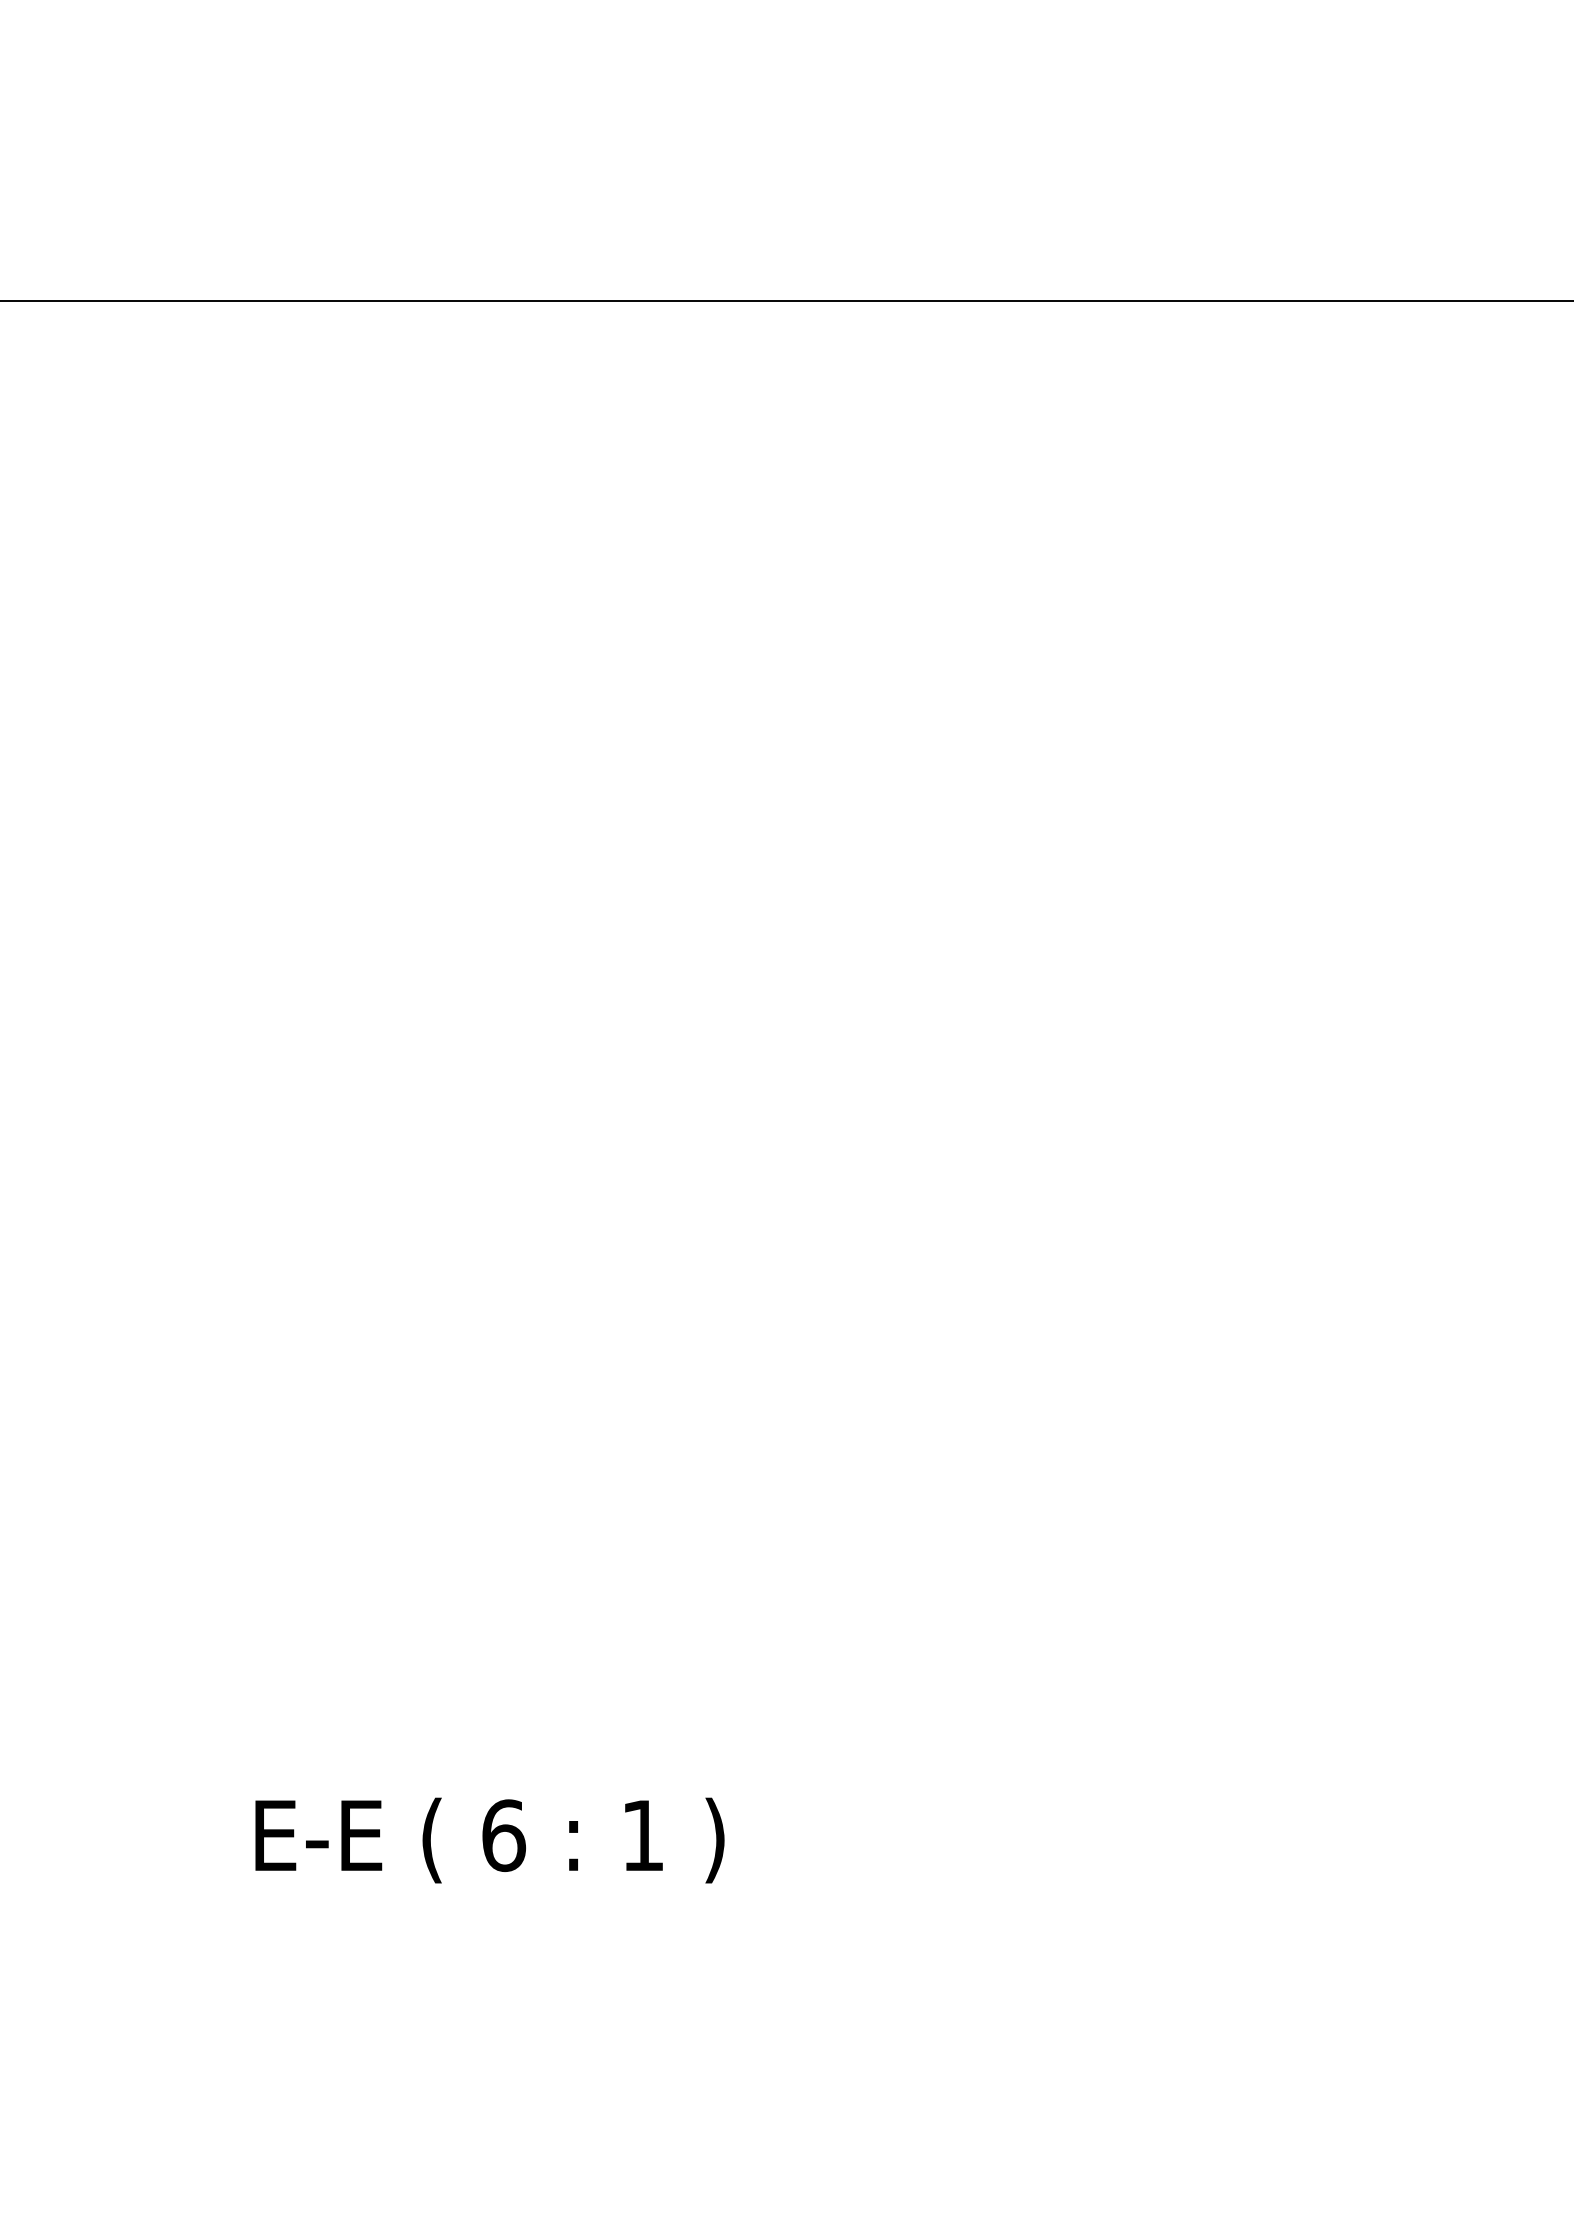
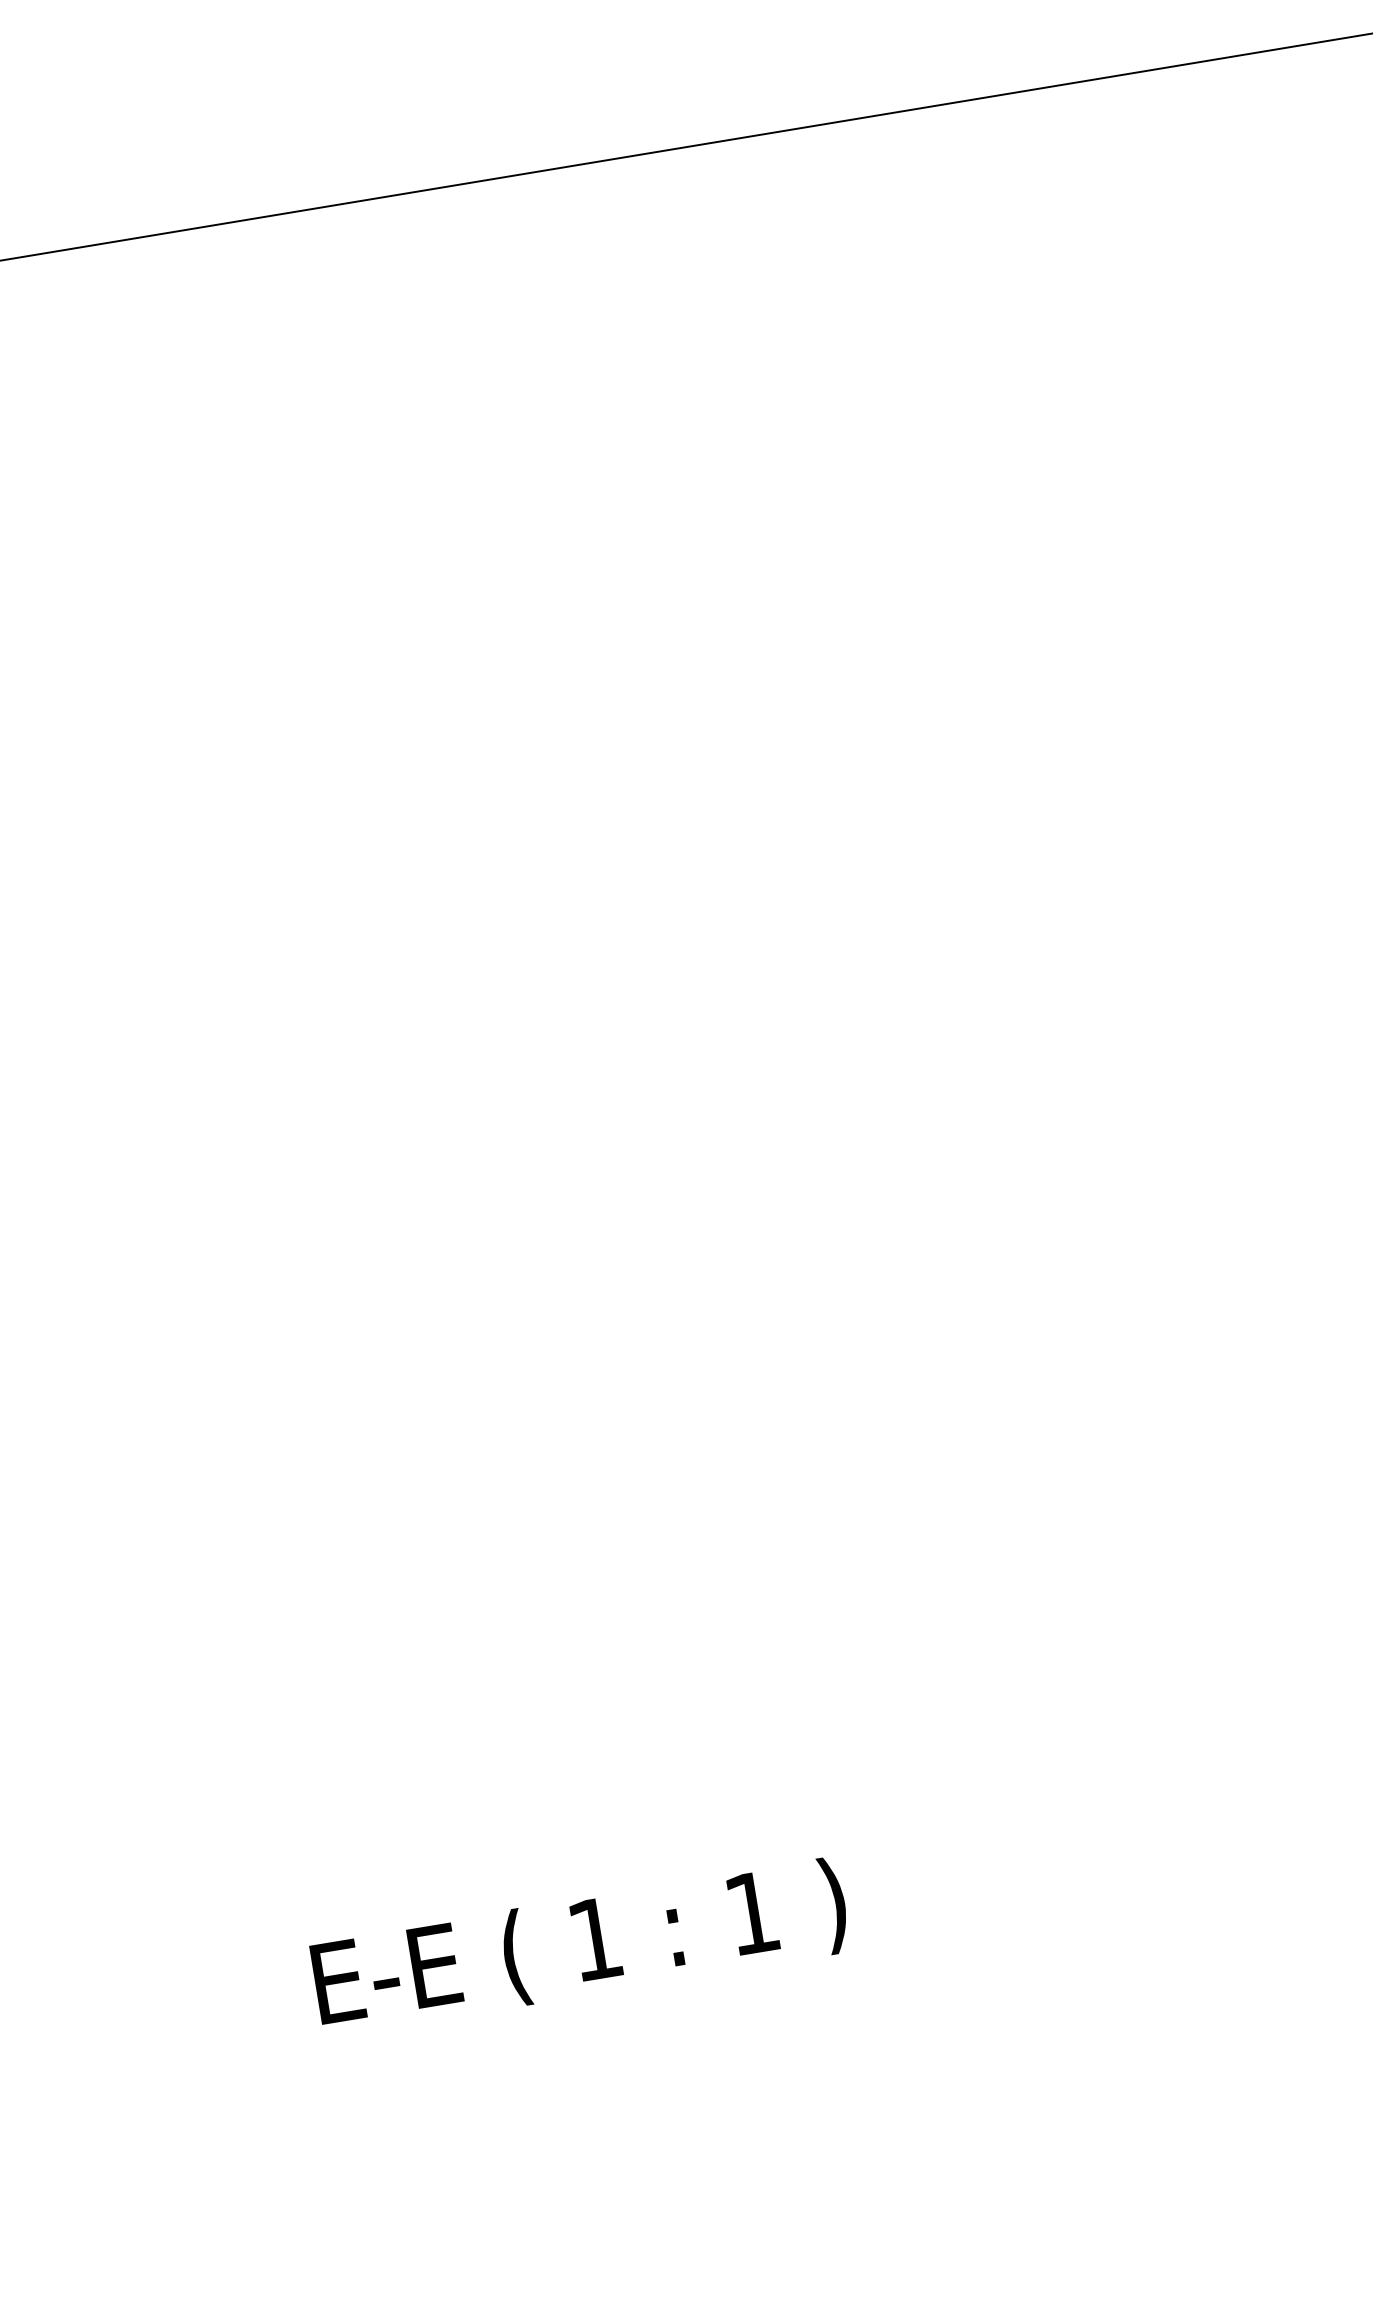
text: (504, 1835) -> (596, 1938), 6 -> 1

